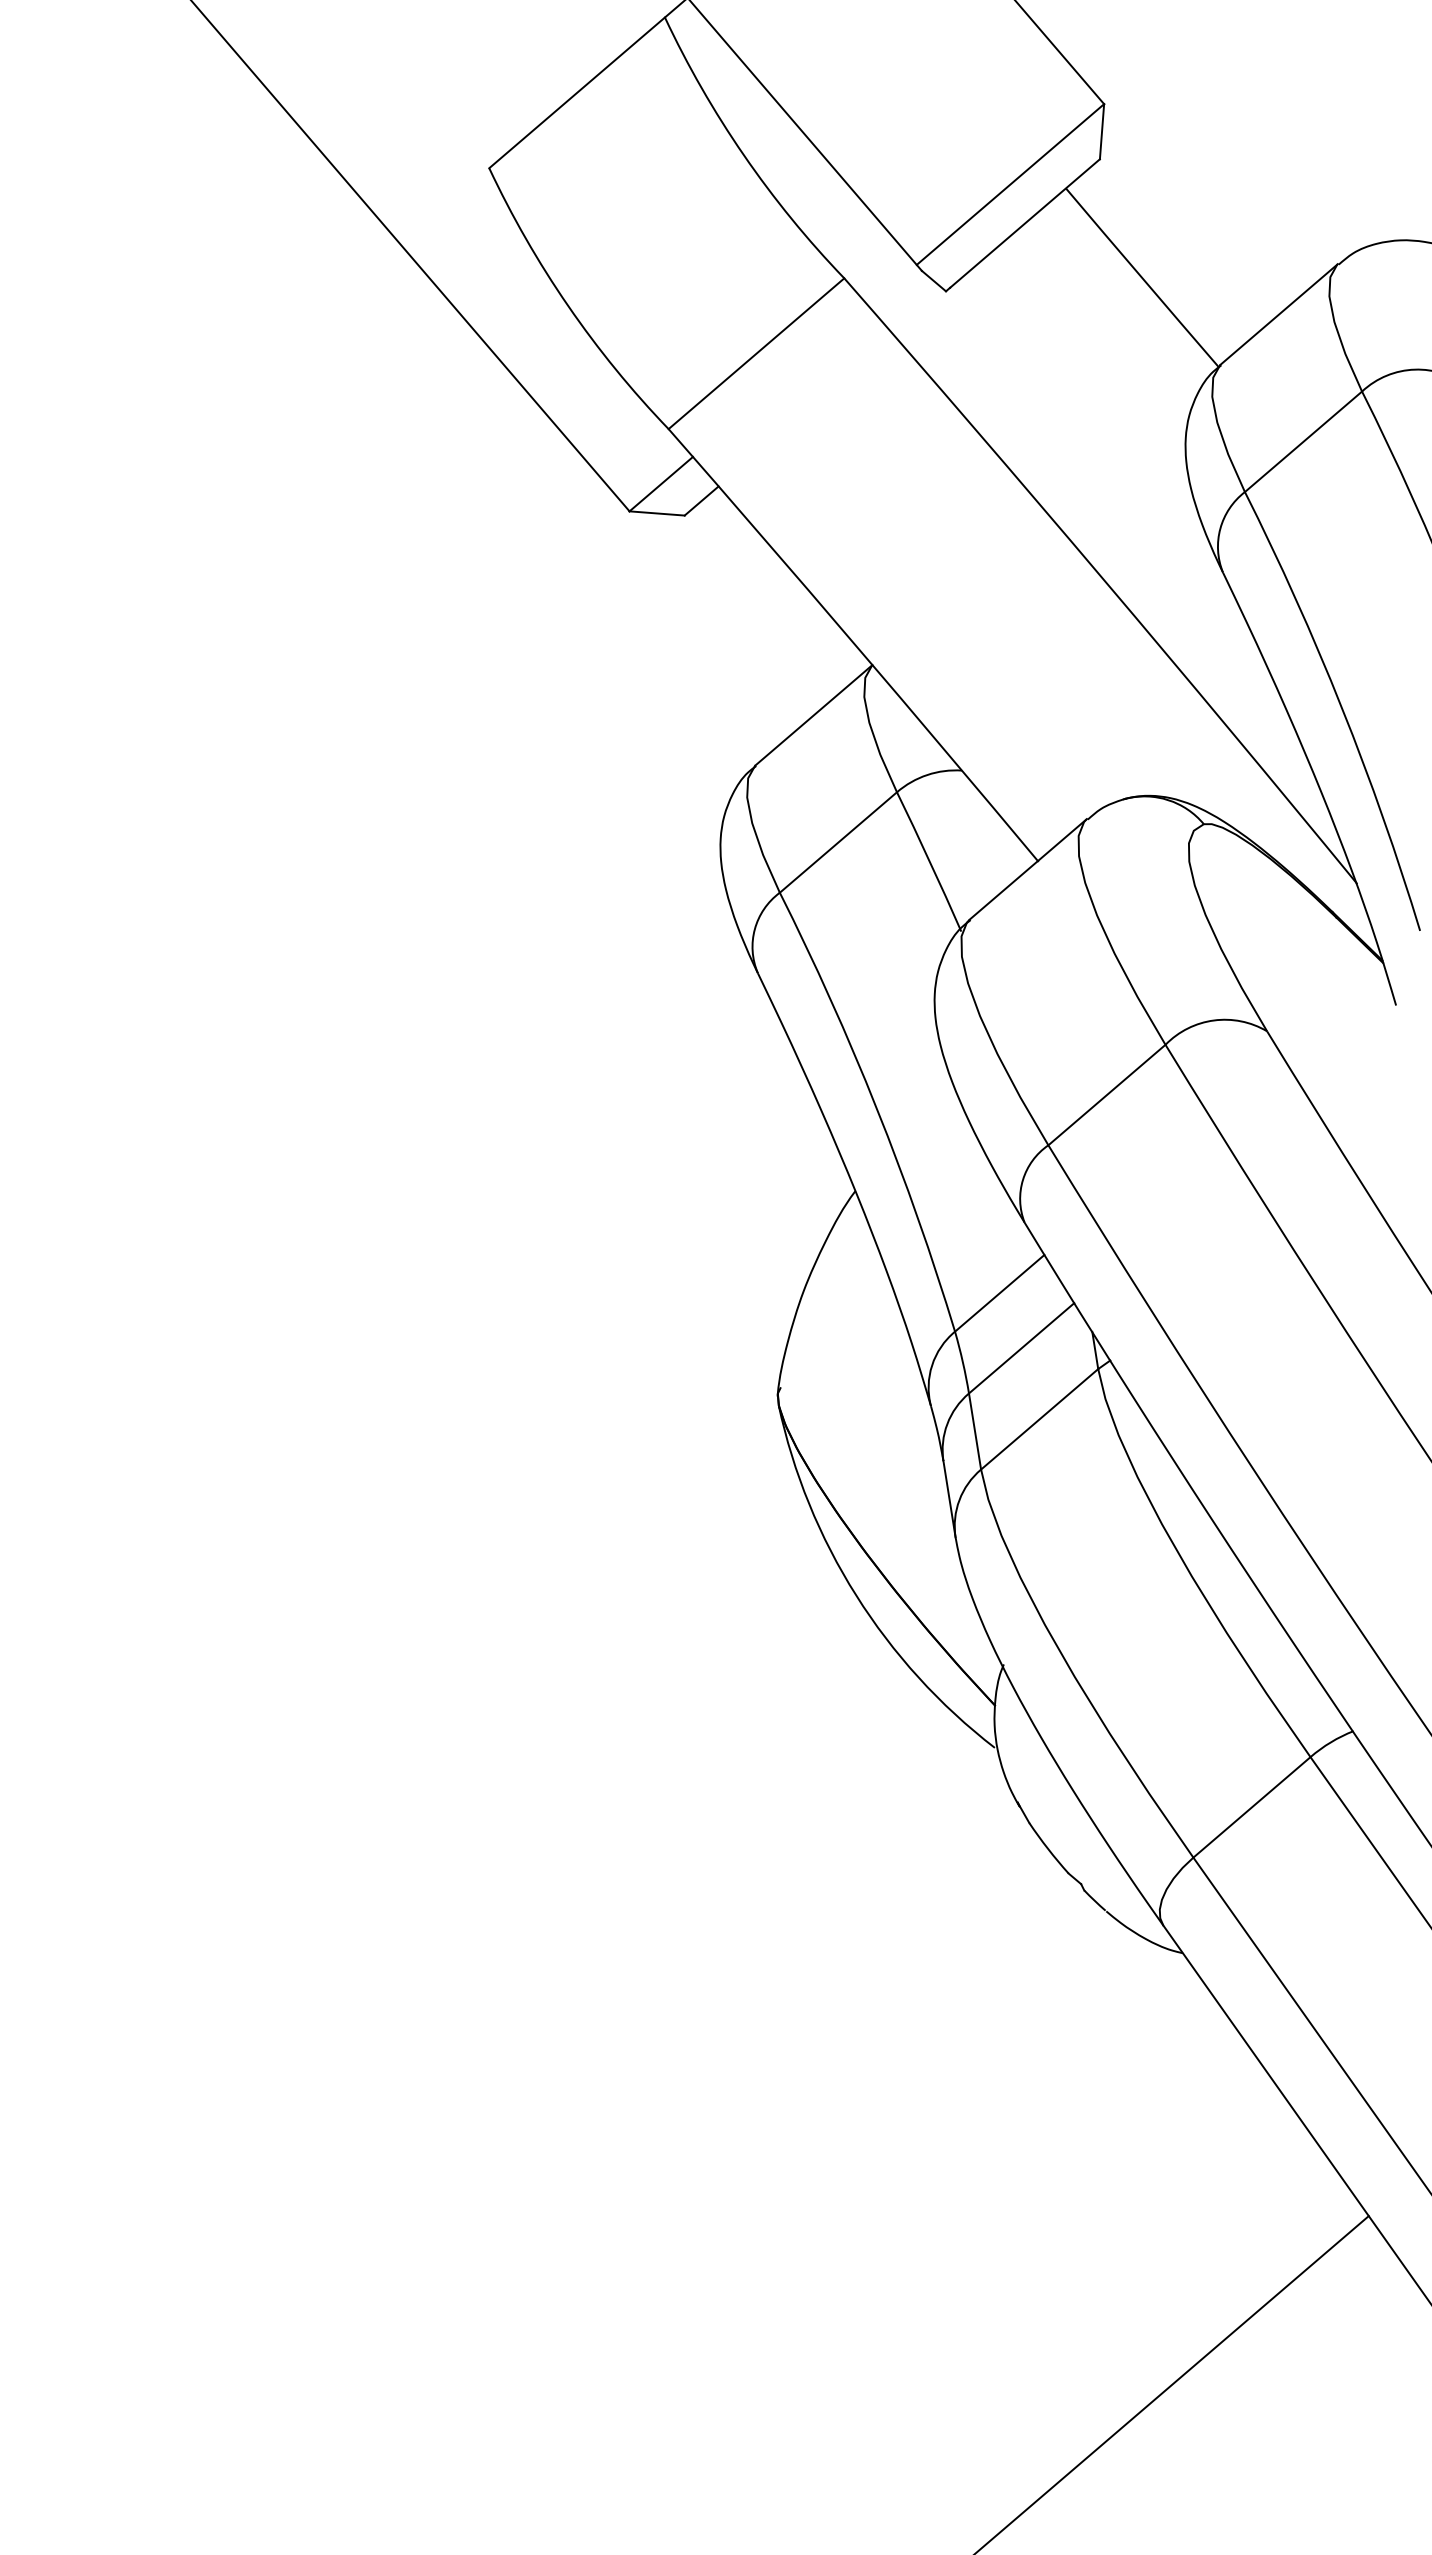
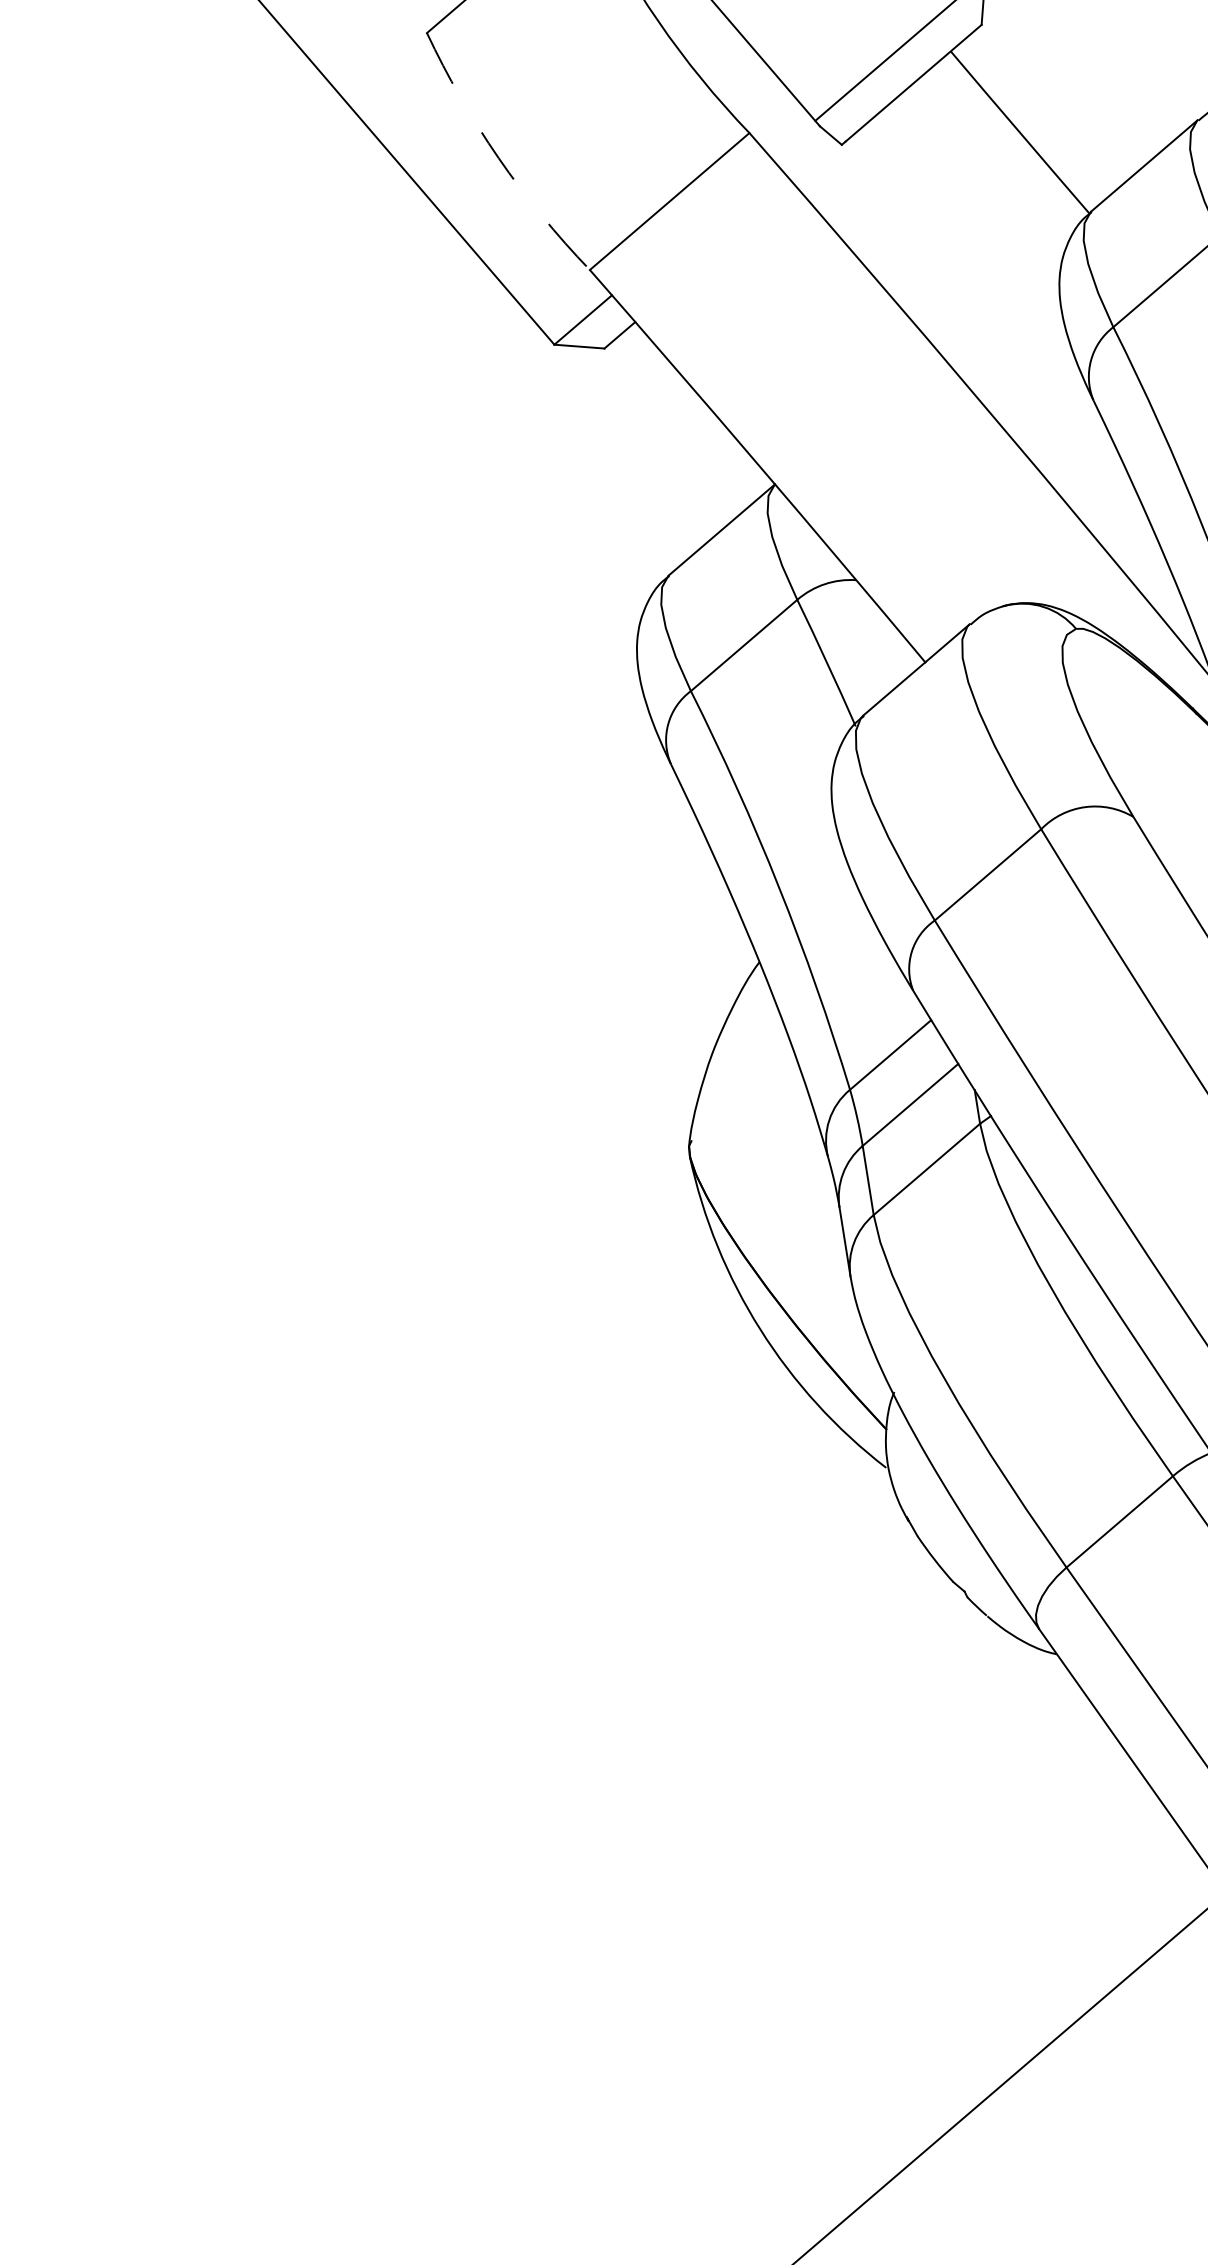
arc: (568, 306) -> (498, 158), solid -> dashed

